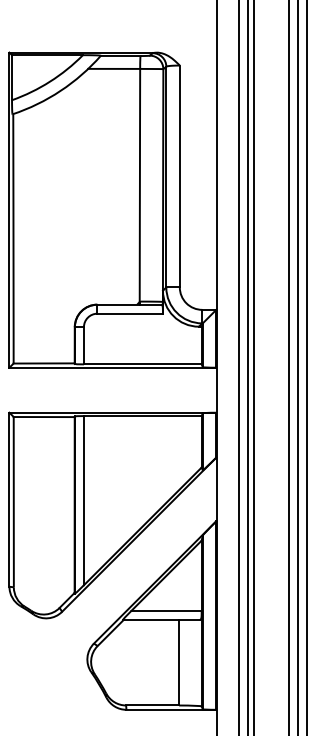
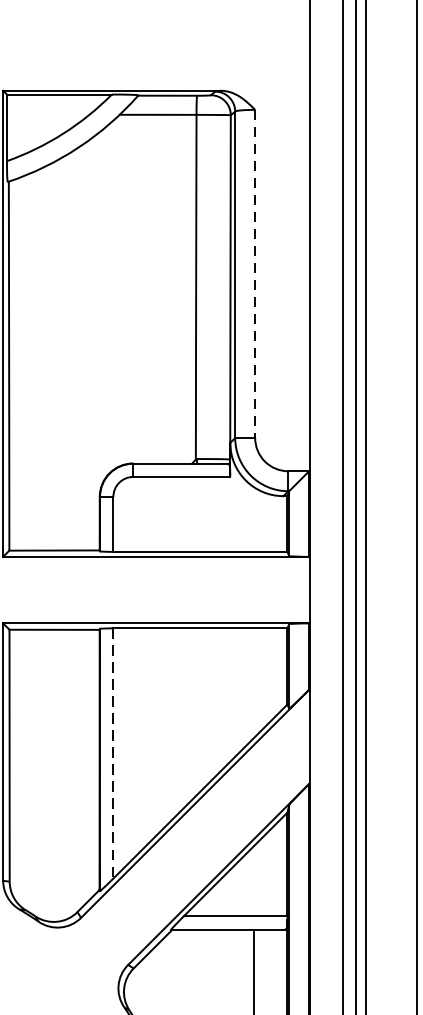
line: (179, 176) -> (254, 273), solid -> dashed
line: (83, 500) -> (112, 753), solid -> dashed

